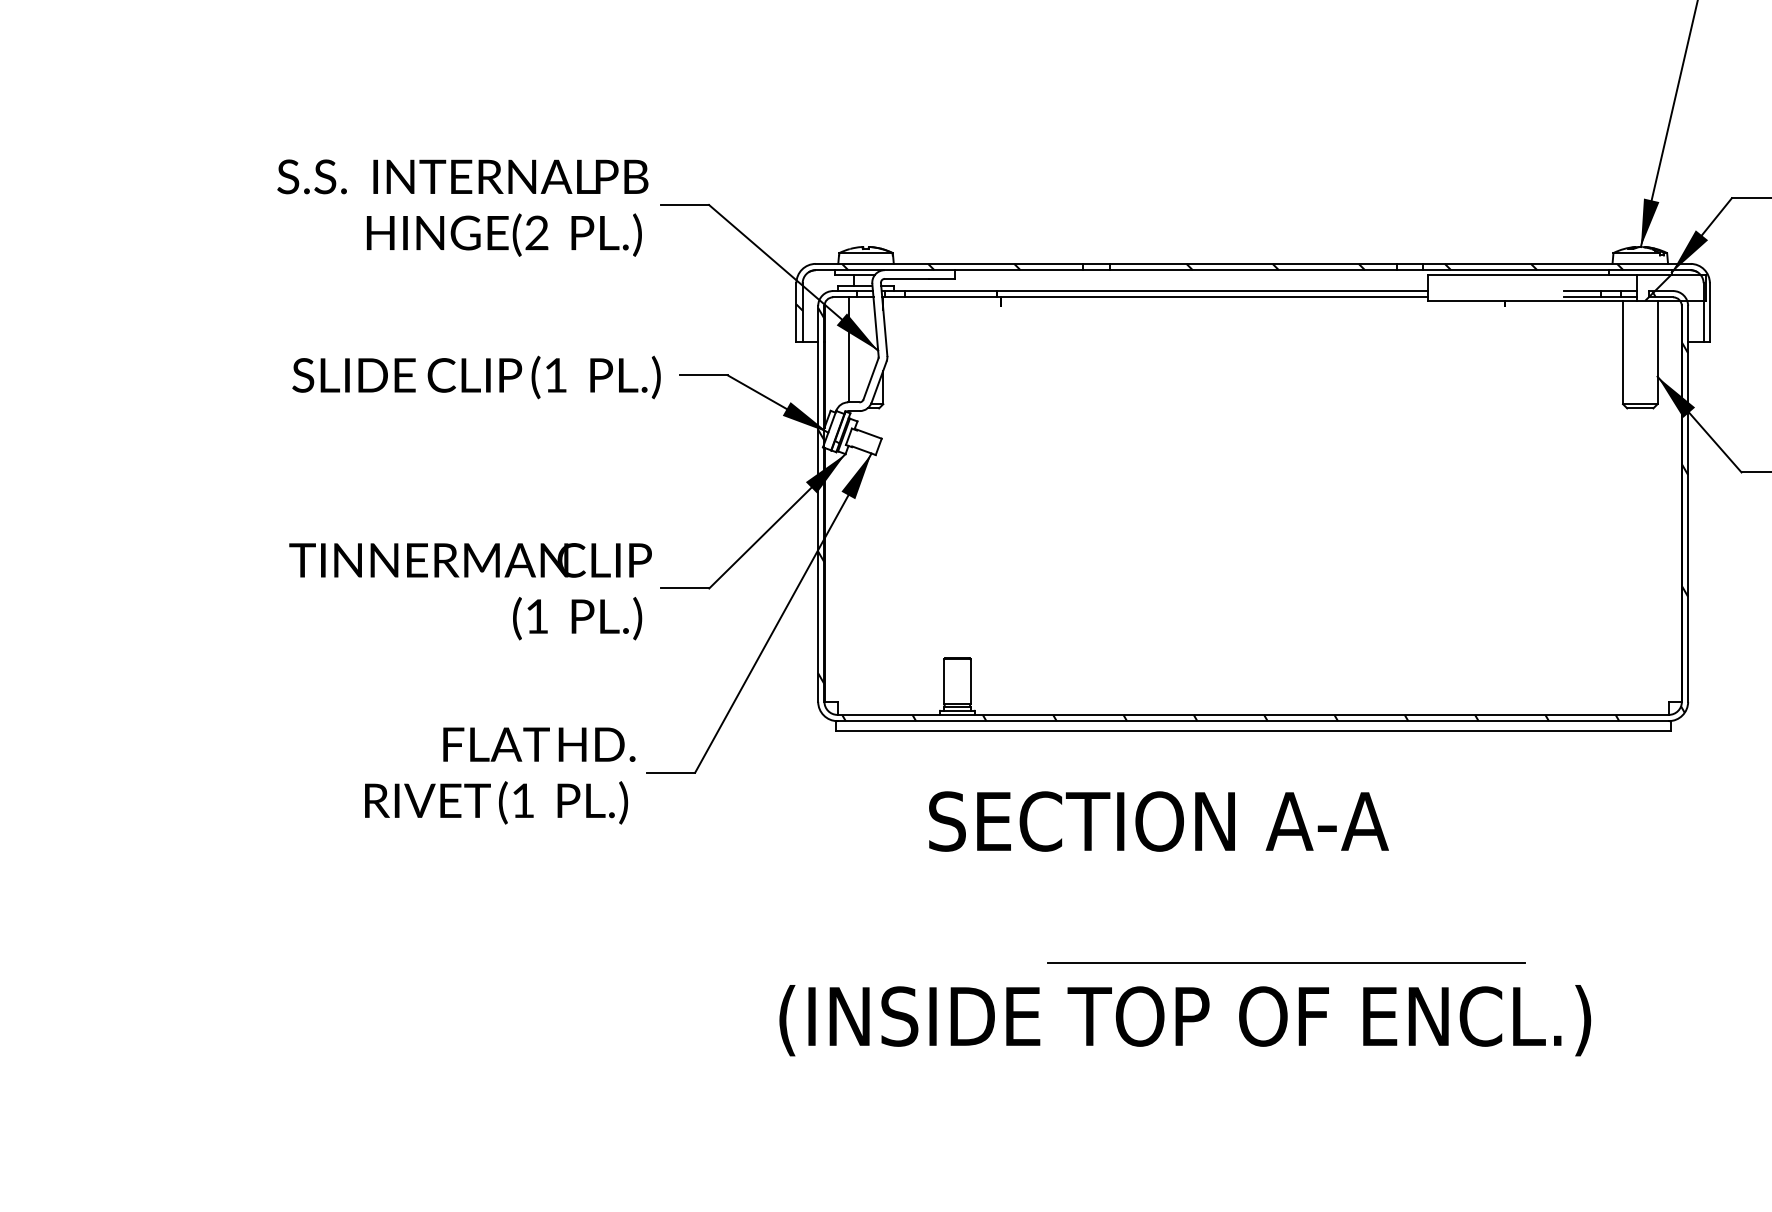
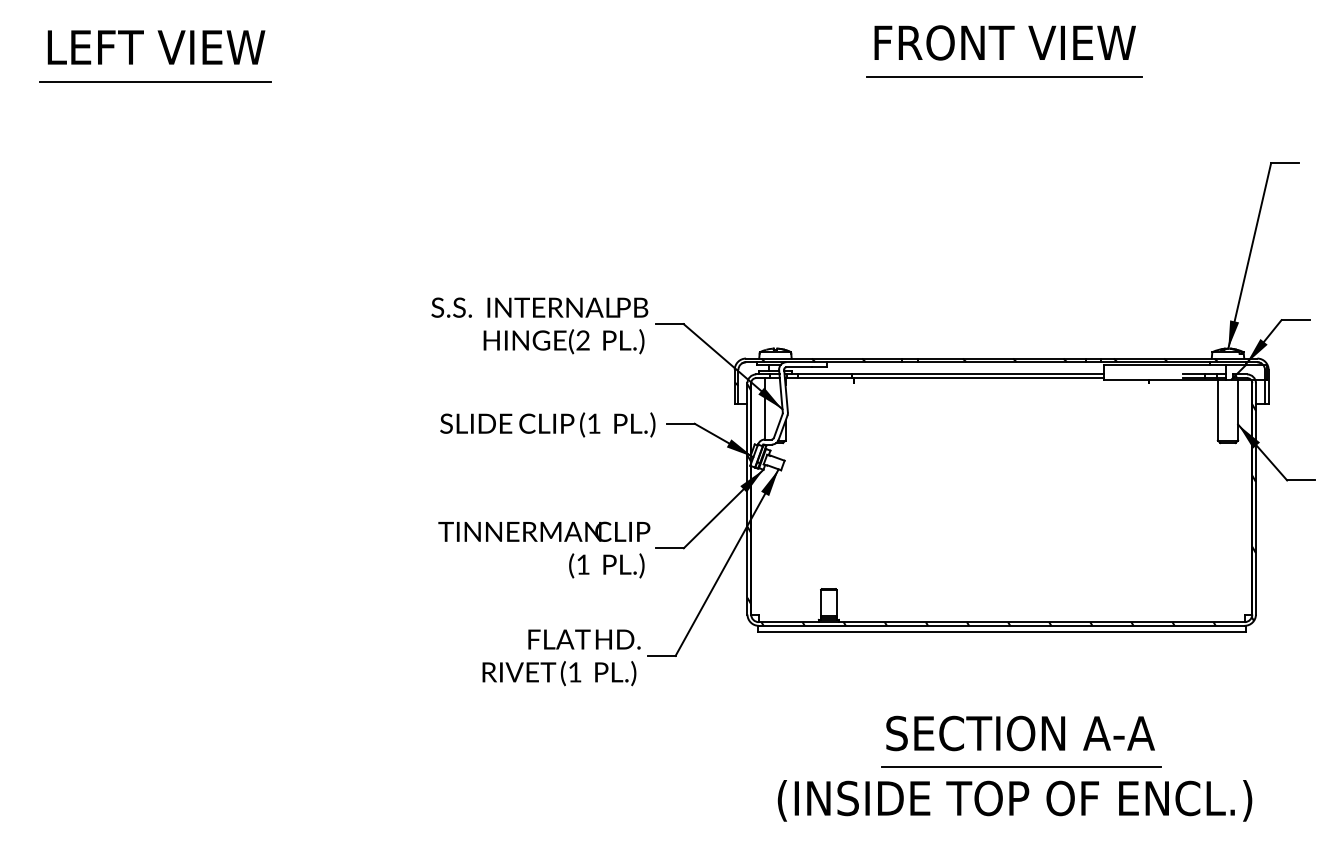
text: (1158, 821) -> (1020, 733), moved
text: (1184, 1020) -> (1014, 800), moved

